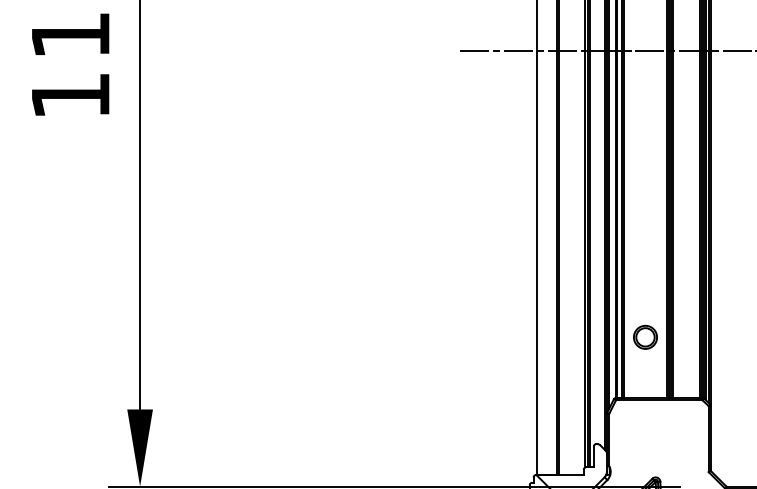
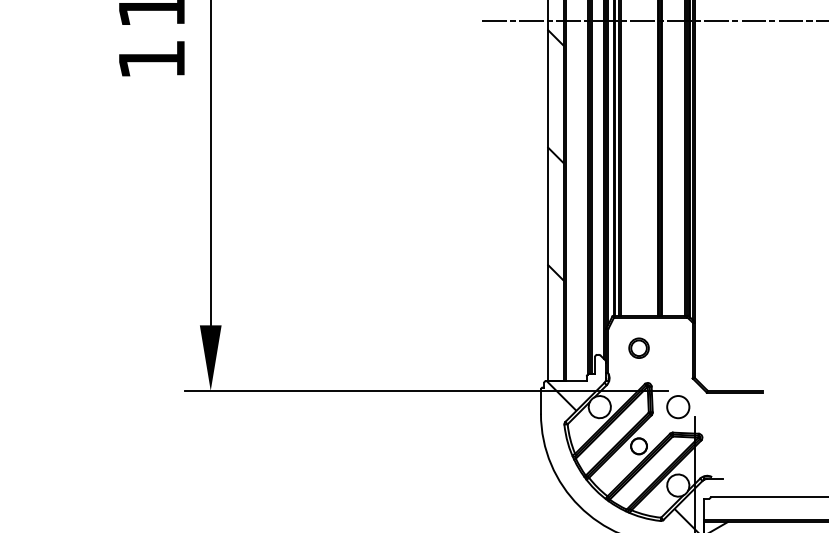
hatch: (546, 207) -> (555, 154), added
part: (644, 336) -> (638, 347), moved

